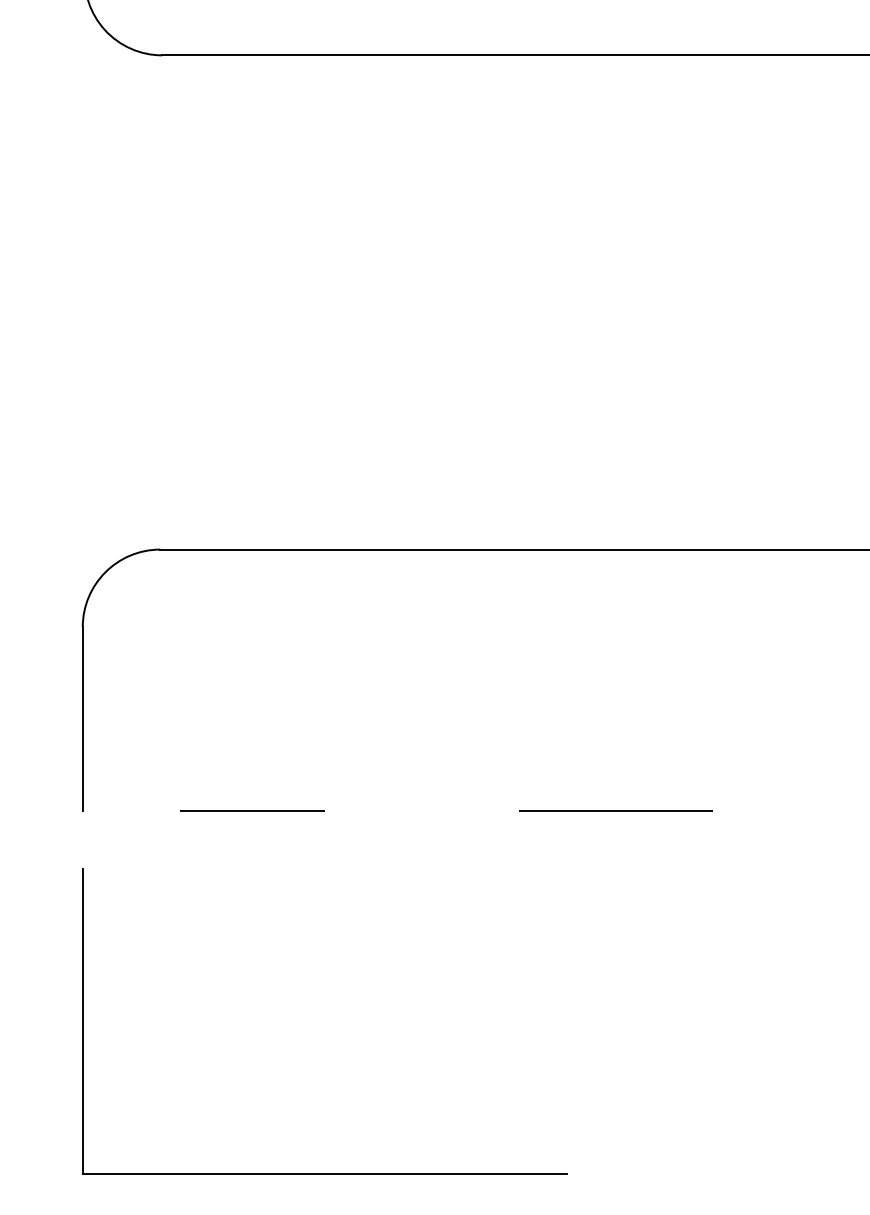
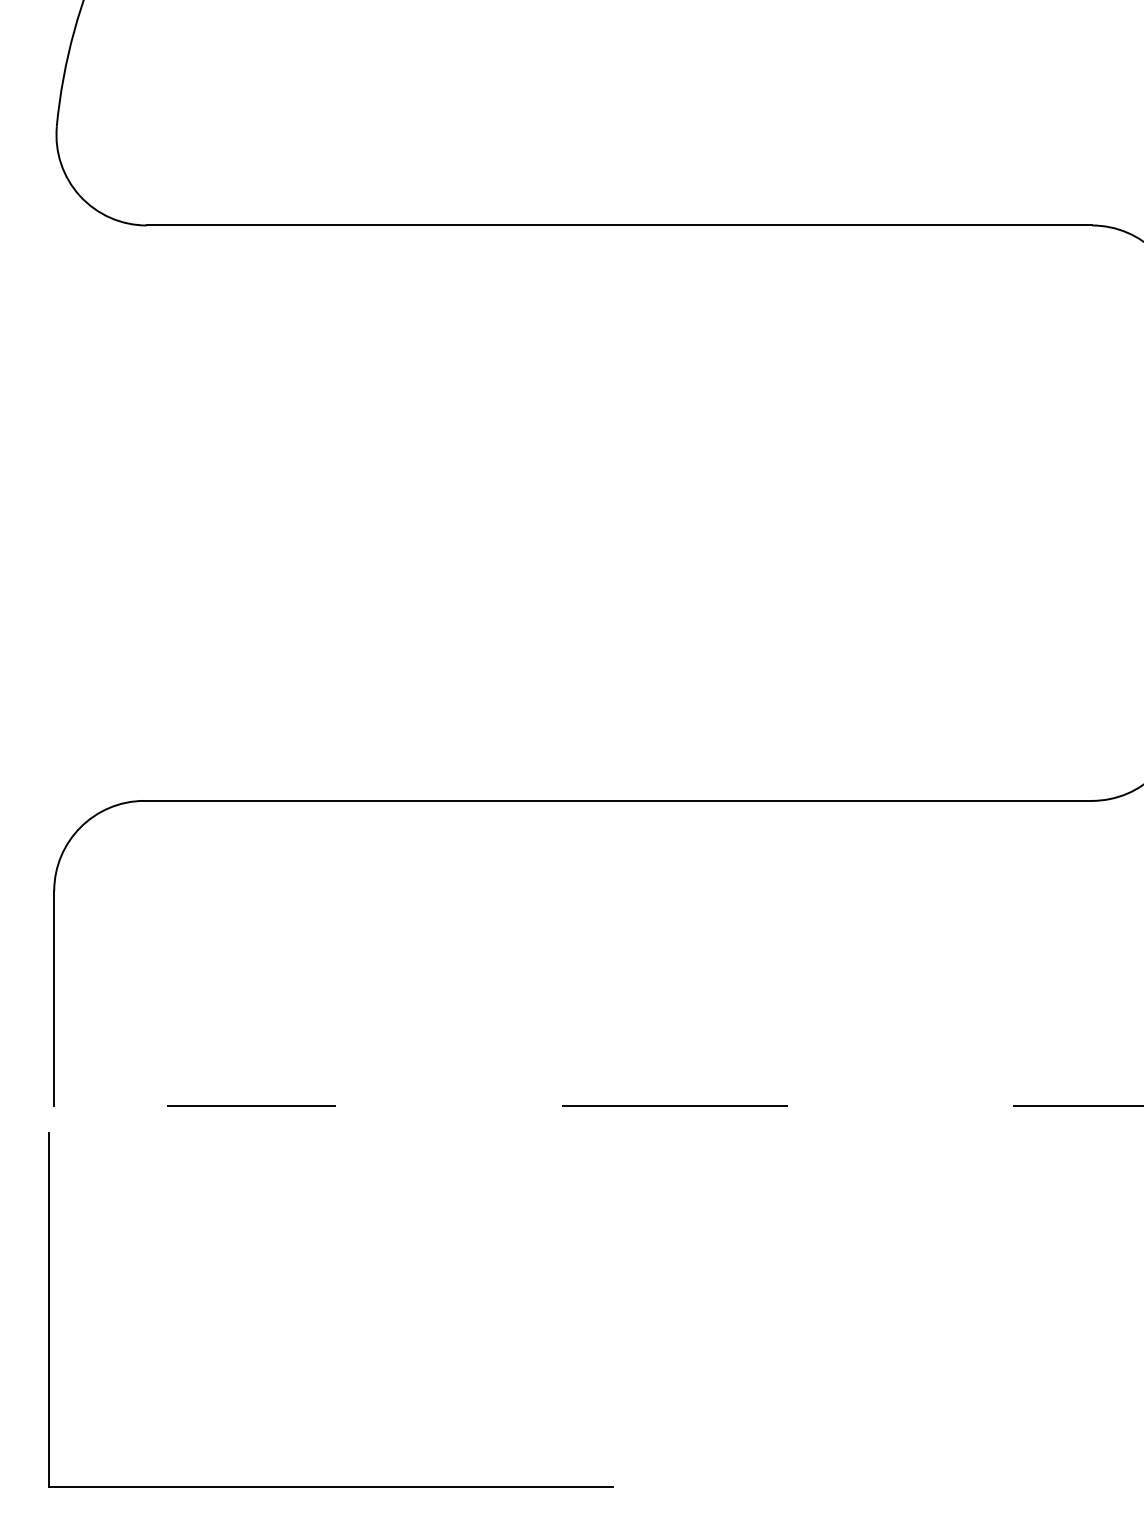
part: (324, 1172) -> (330, 1486), moved

